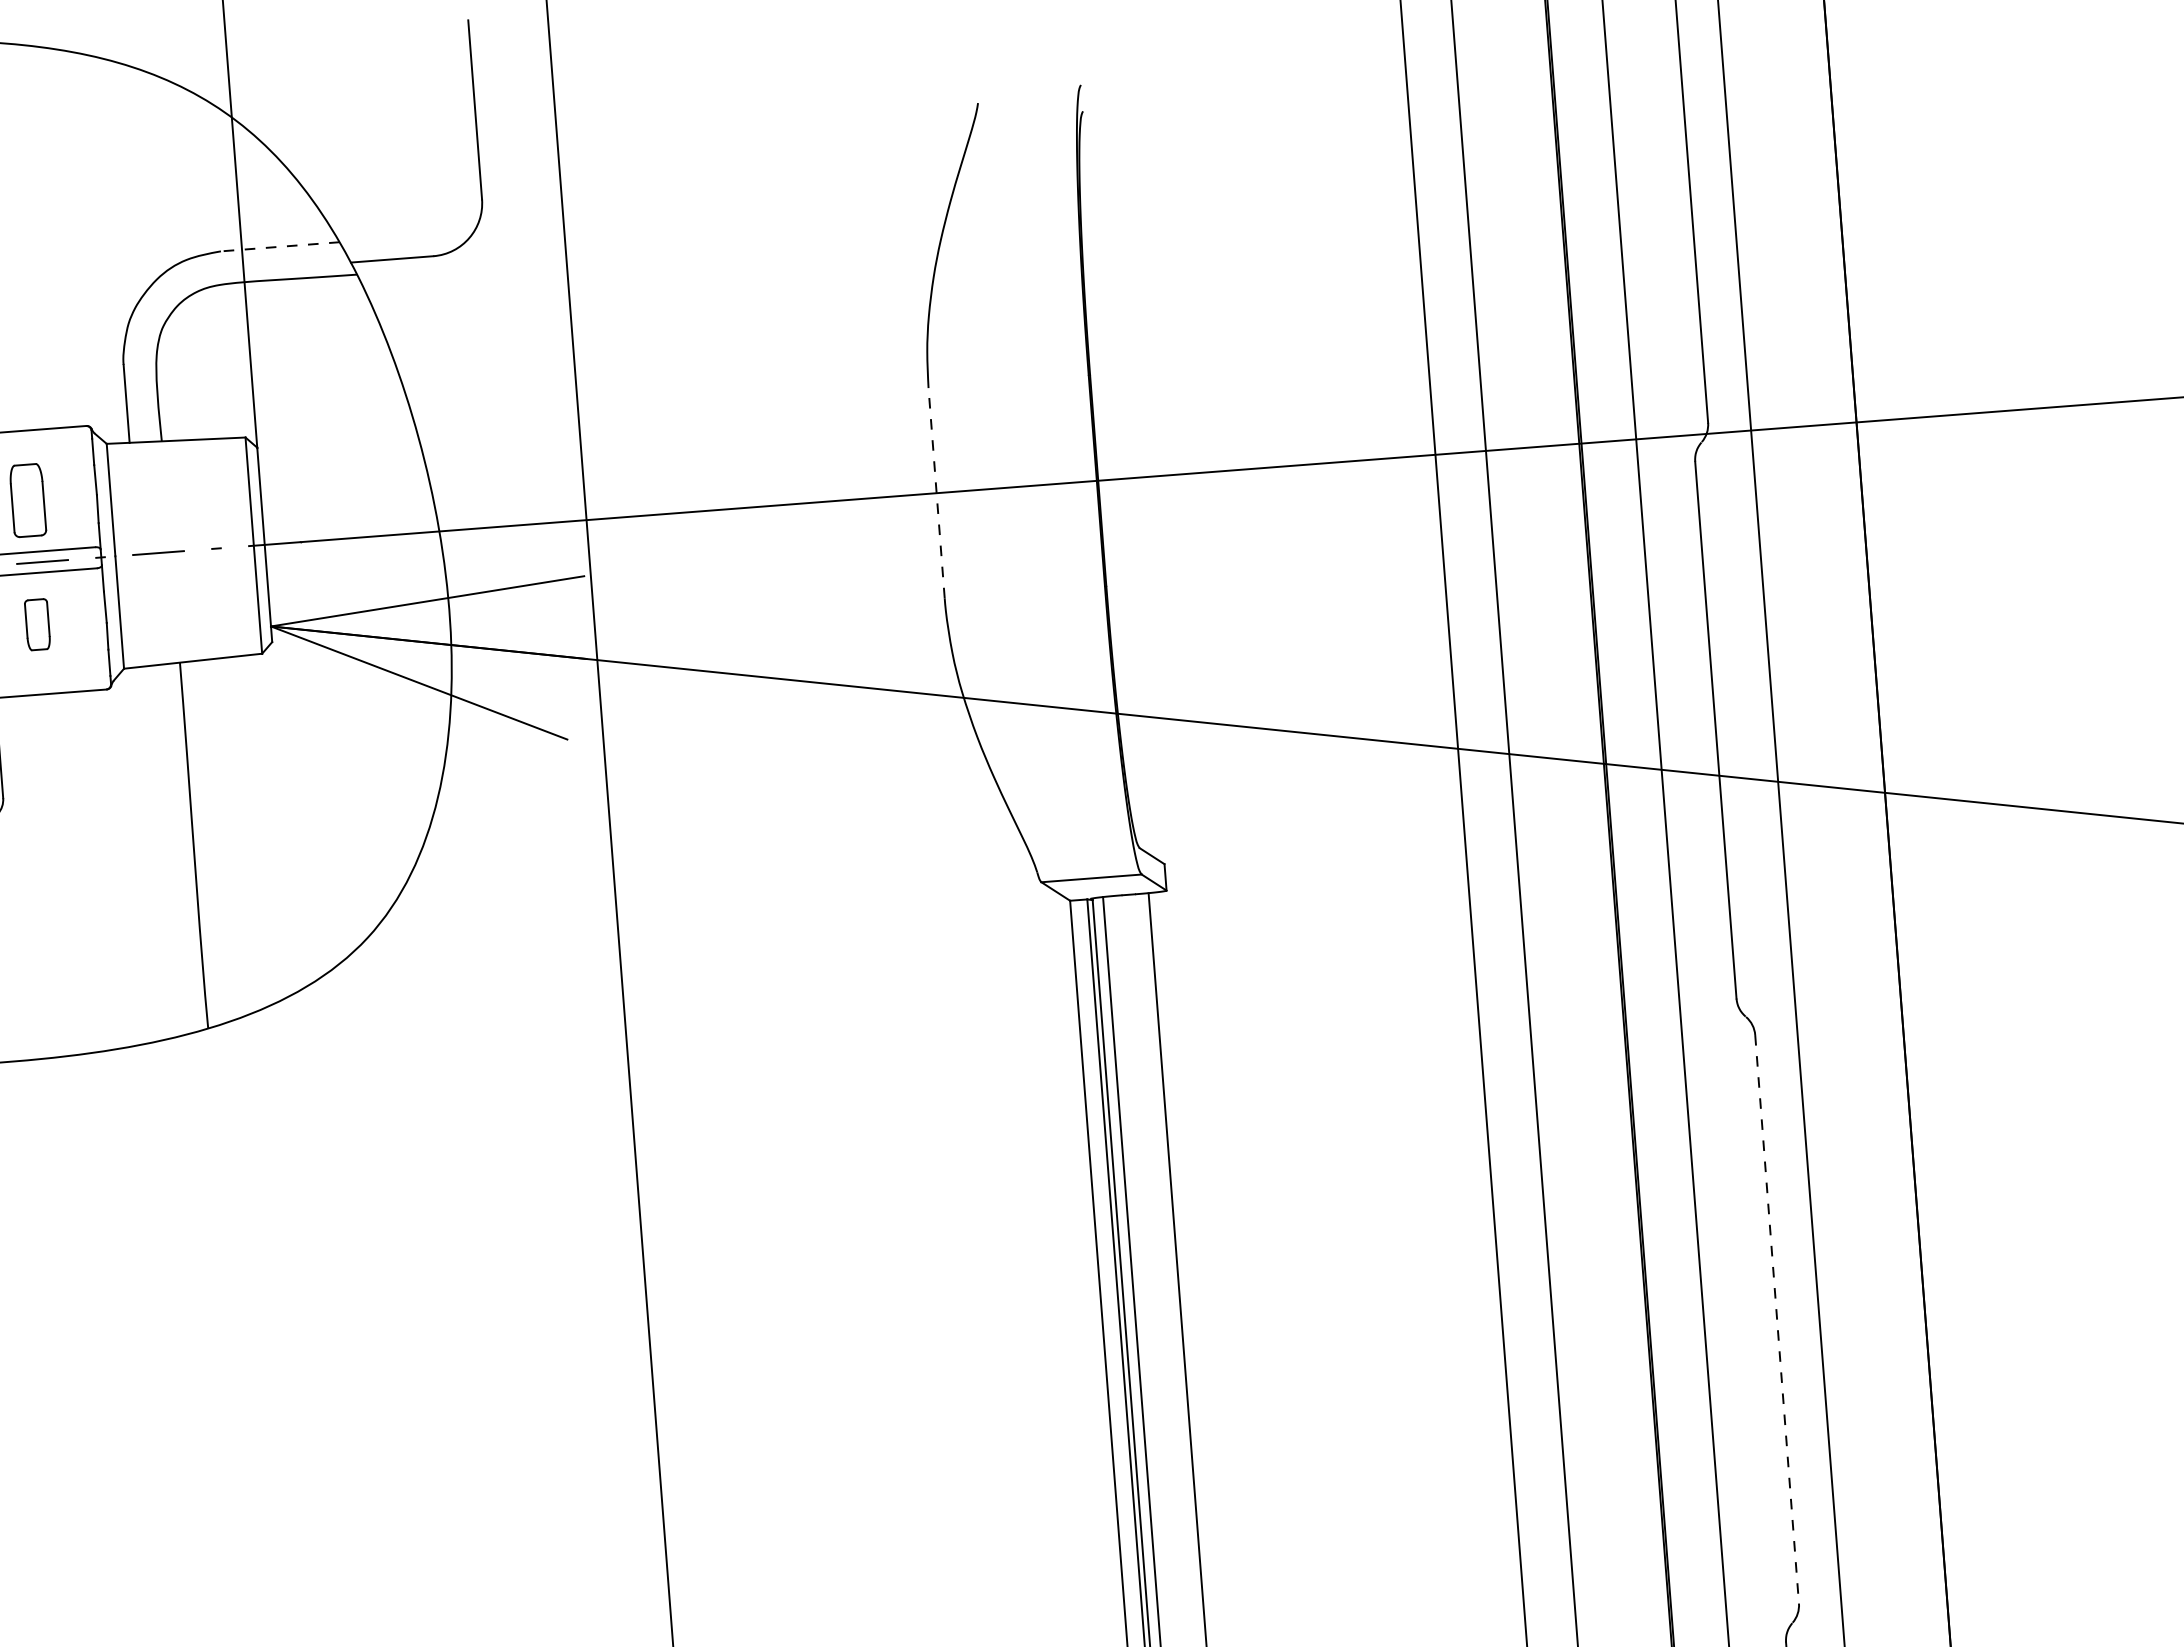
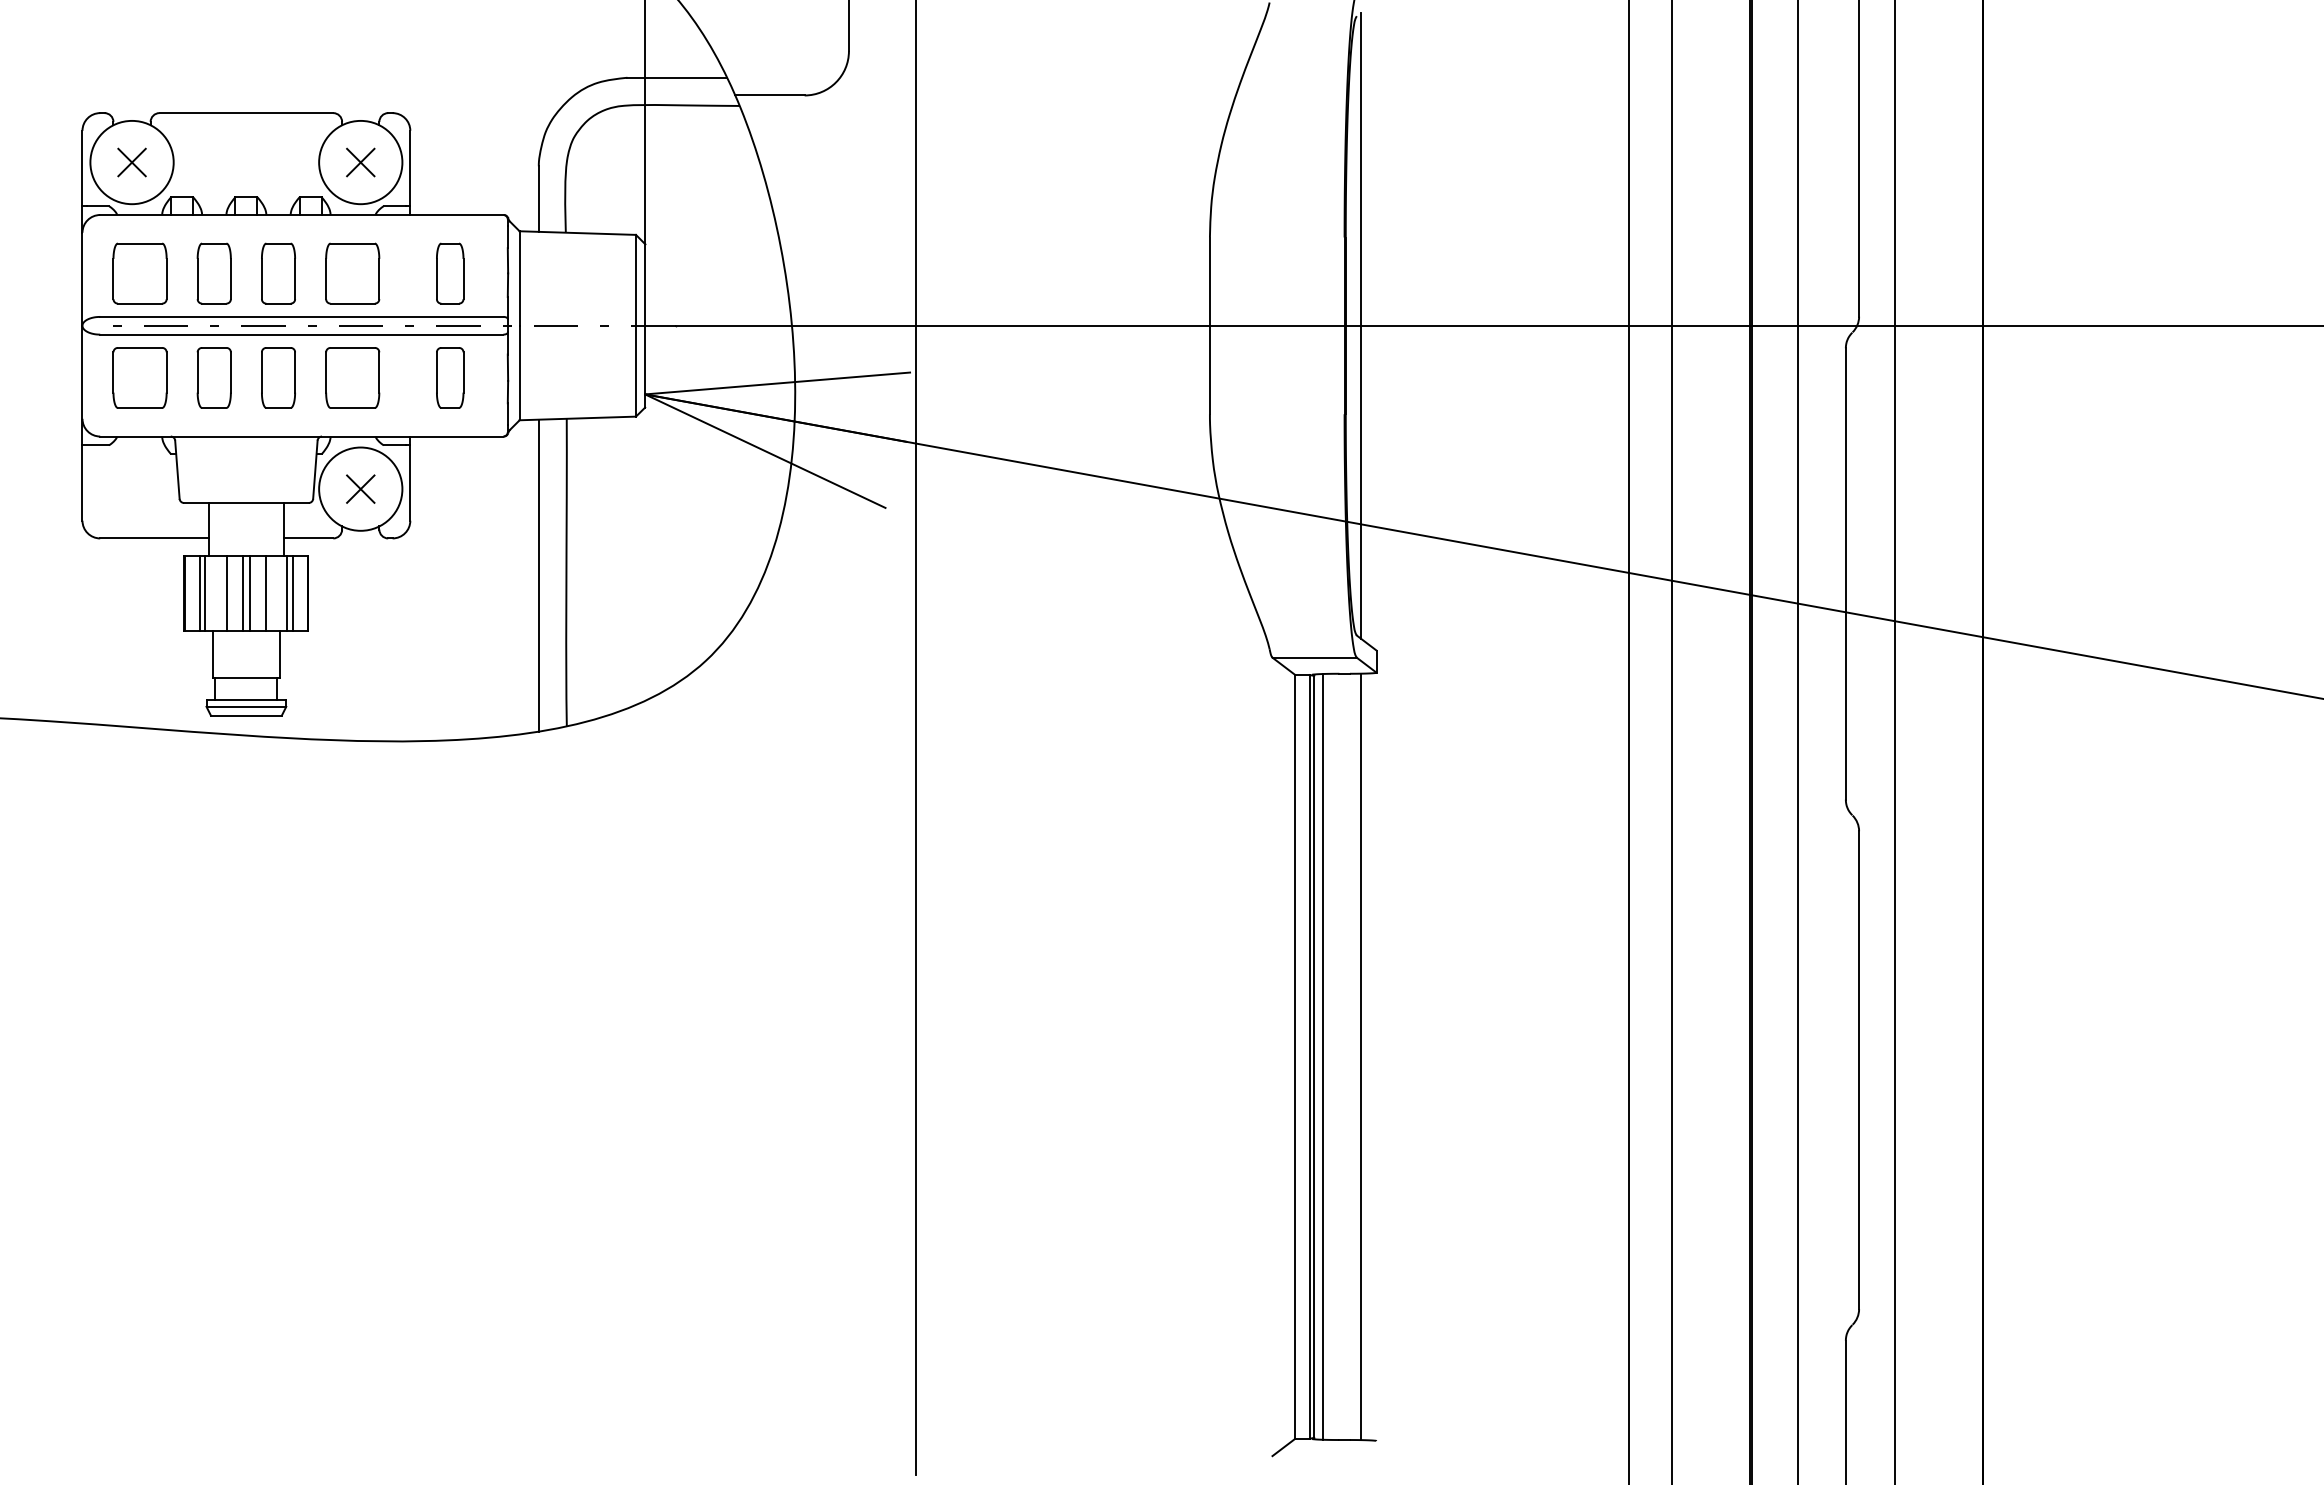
line: (280, 246) -> (677, 77), dashed -> solid
line: (1116, 478) -> (1361, 325), added
line: (936, 492) -> (1209, 325), dashed -> solid
part: (37, 624) -> (450, 377), size x1.43
line: (160, 851) -> (538, 575), added
line: (1777, 1319) -> (1859, 1070), dashed -> solid

